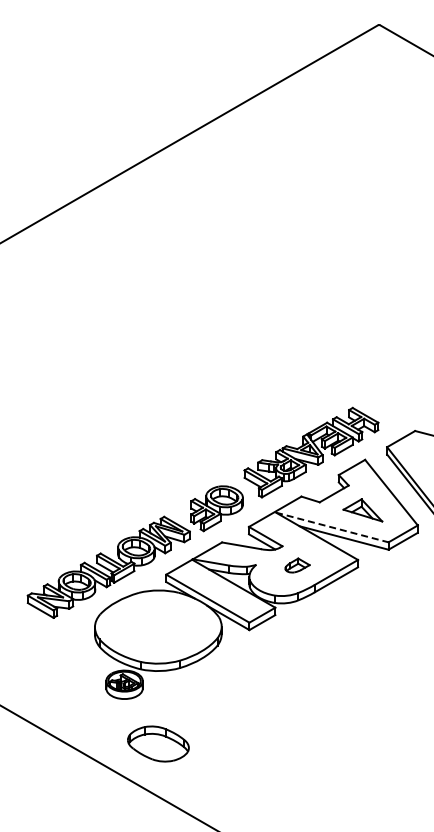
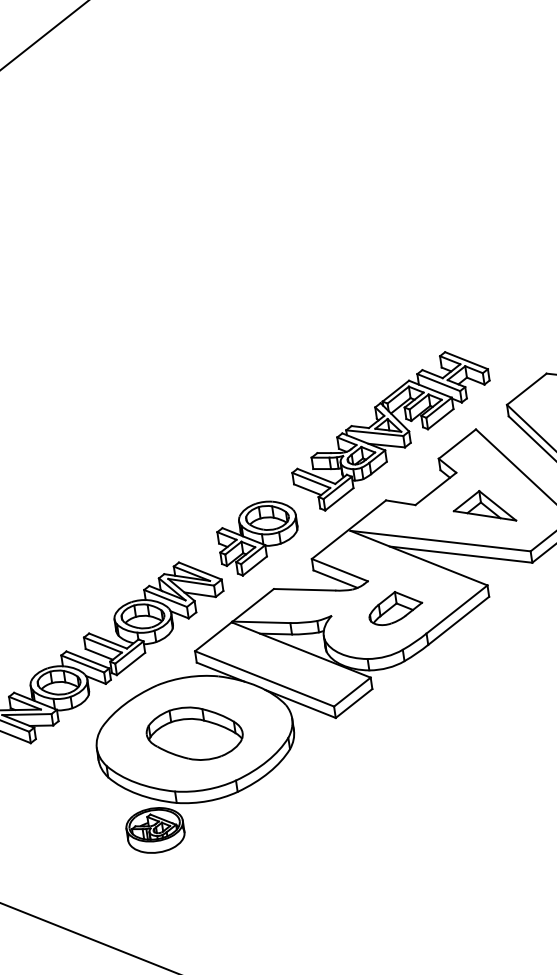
line: (332, 527) -> (440, 541), dashed -> solid
part: (297, 565) -> (395, 607), size x1.43
part: (158, 743) -> (194, 732), moved

